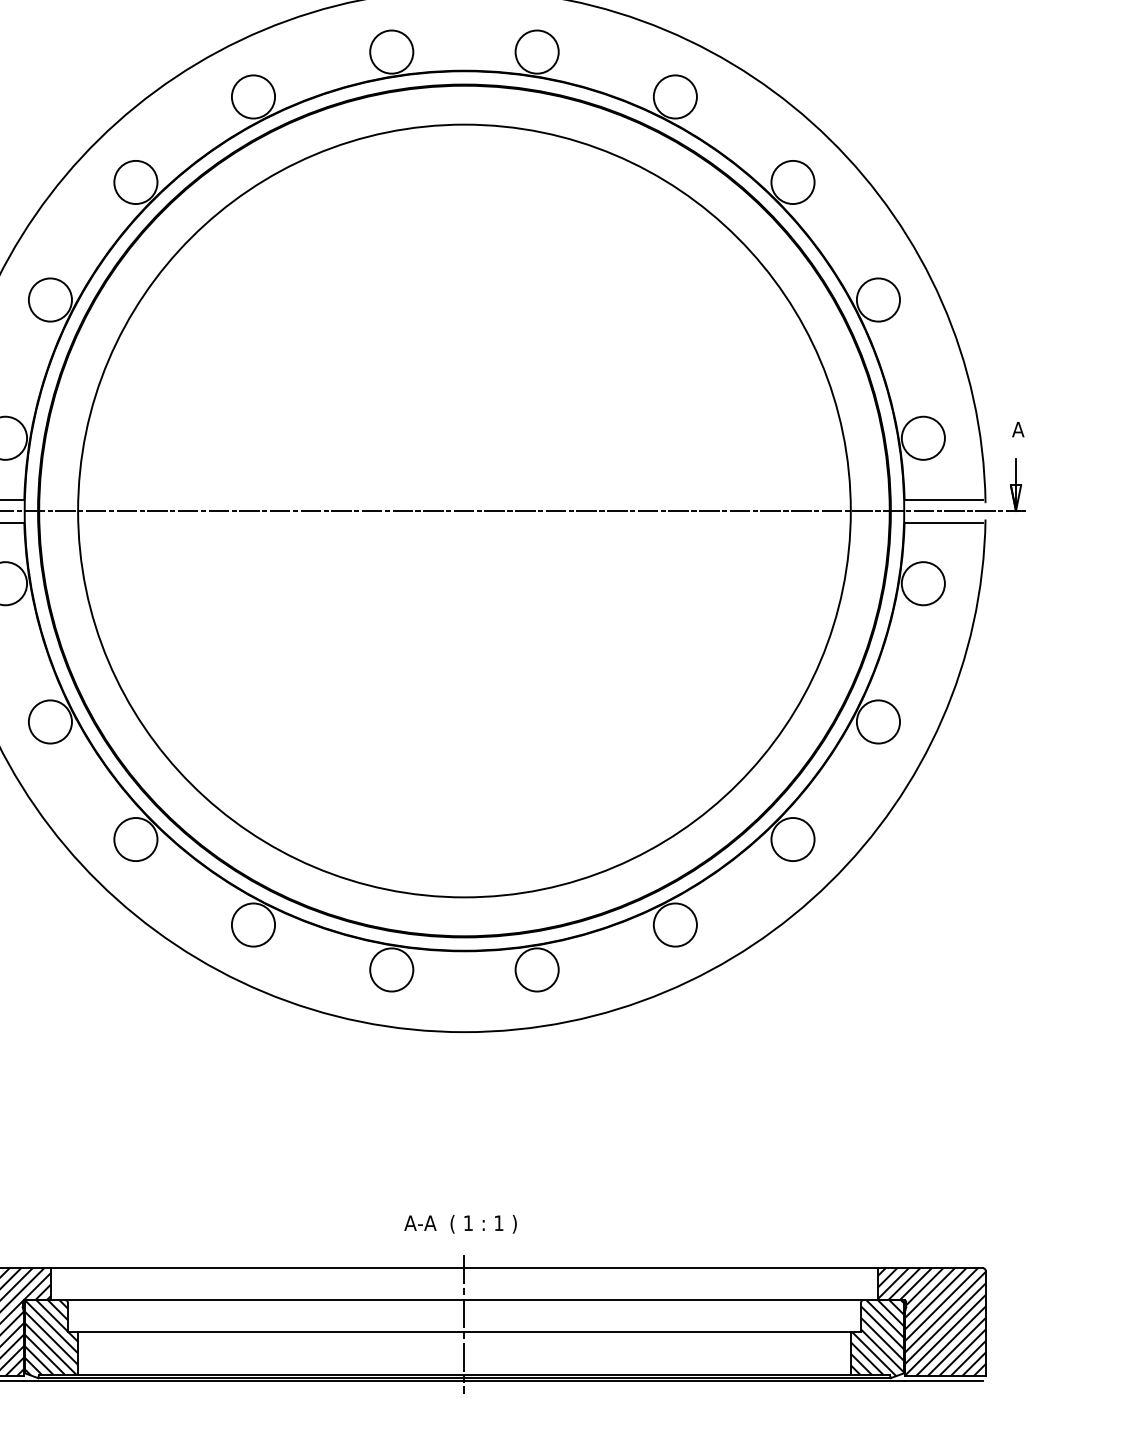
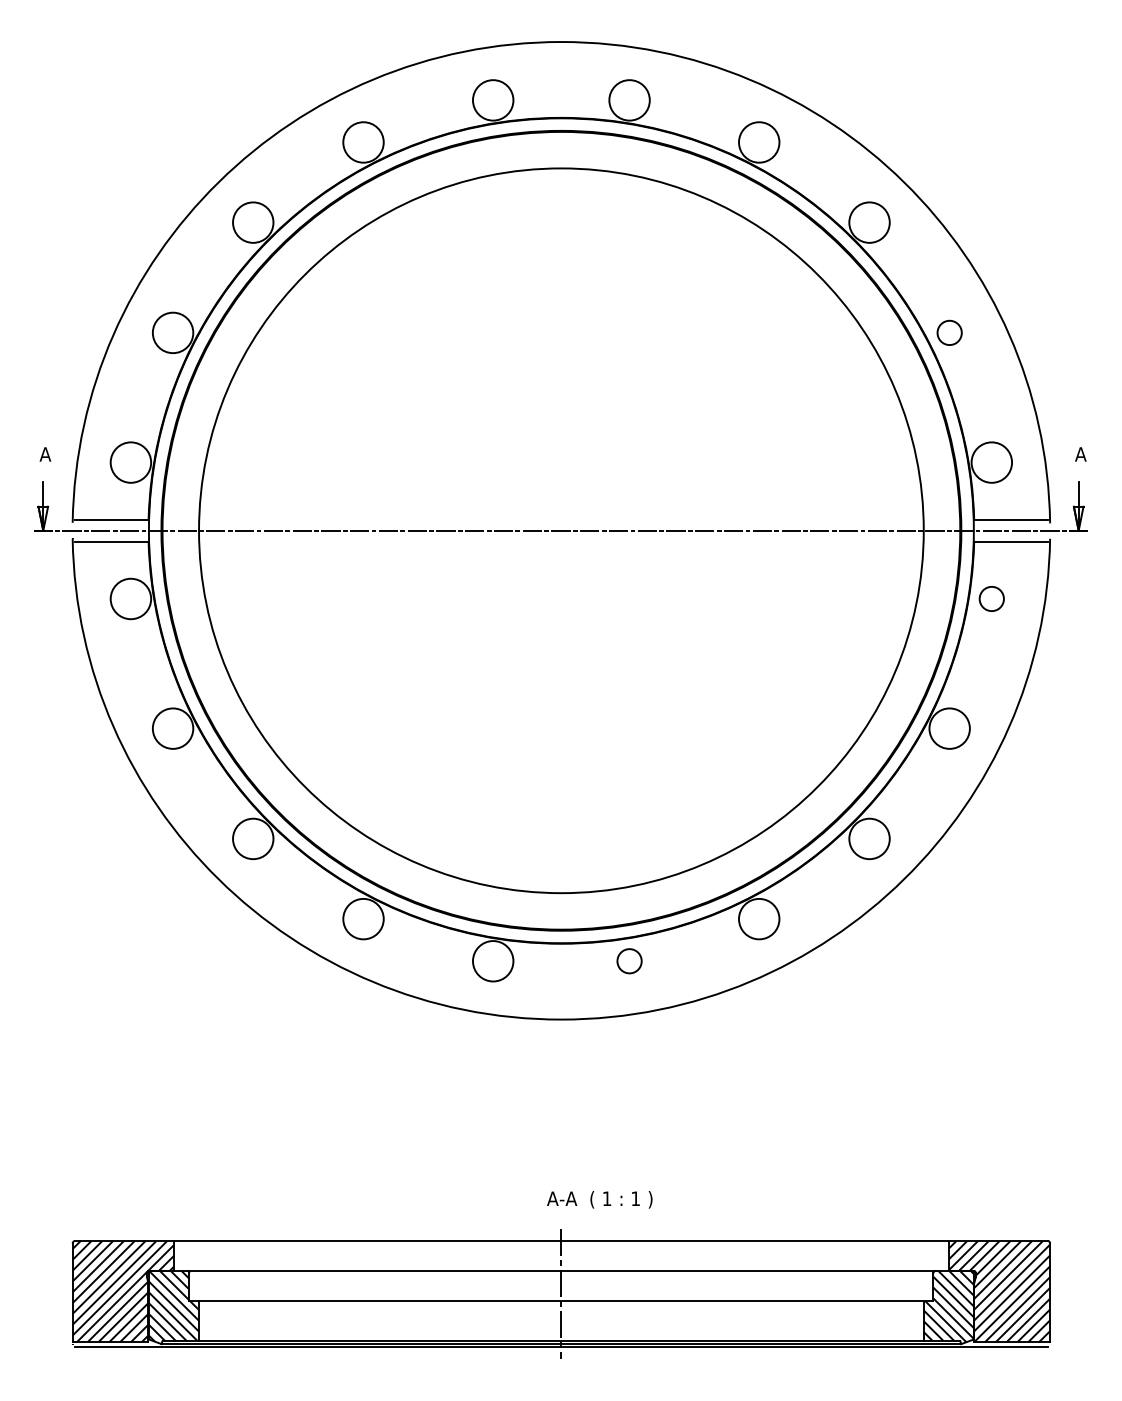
circle: (878, 299) -> (949, 332), size x0.6
circle: (923, 583) -> (991, 598), size x0.6
circle: (537, 970) -> (629, 961), size x0.6
text: (460, 1223) -> (599, 1199), moved

